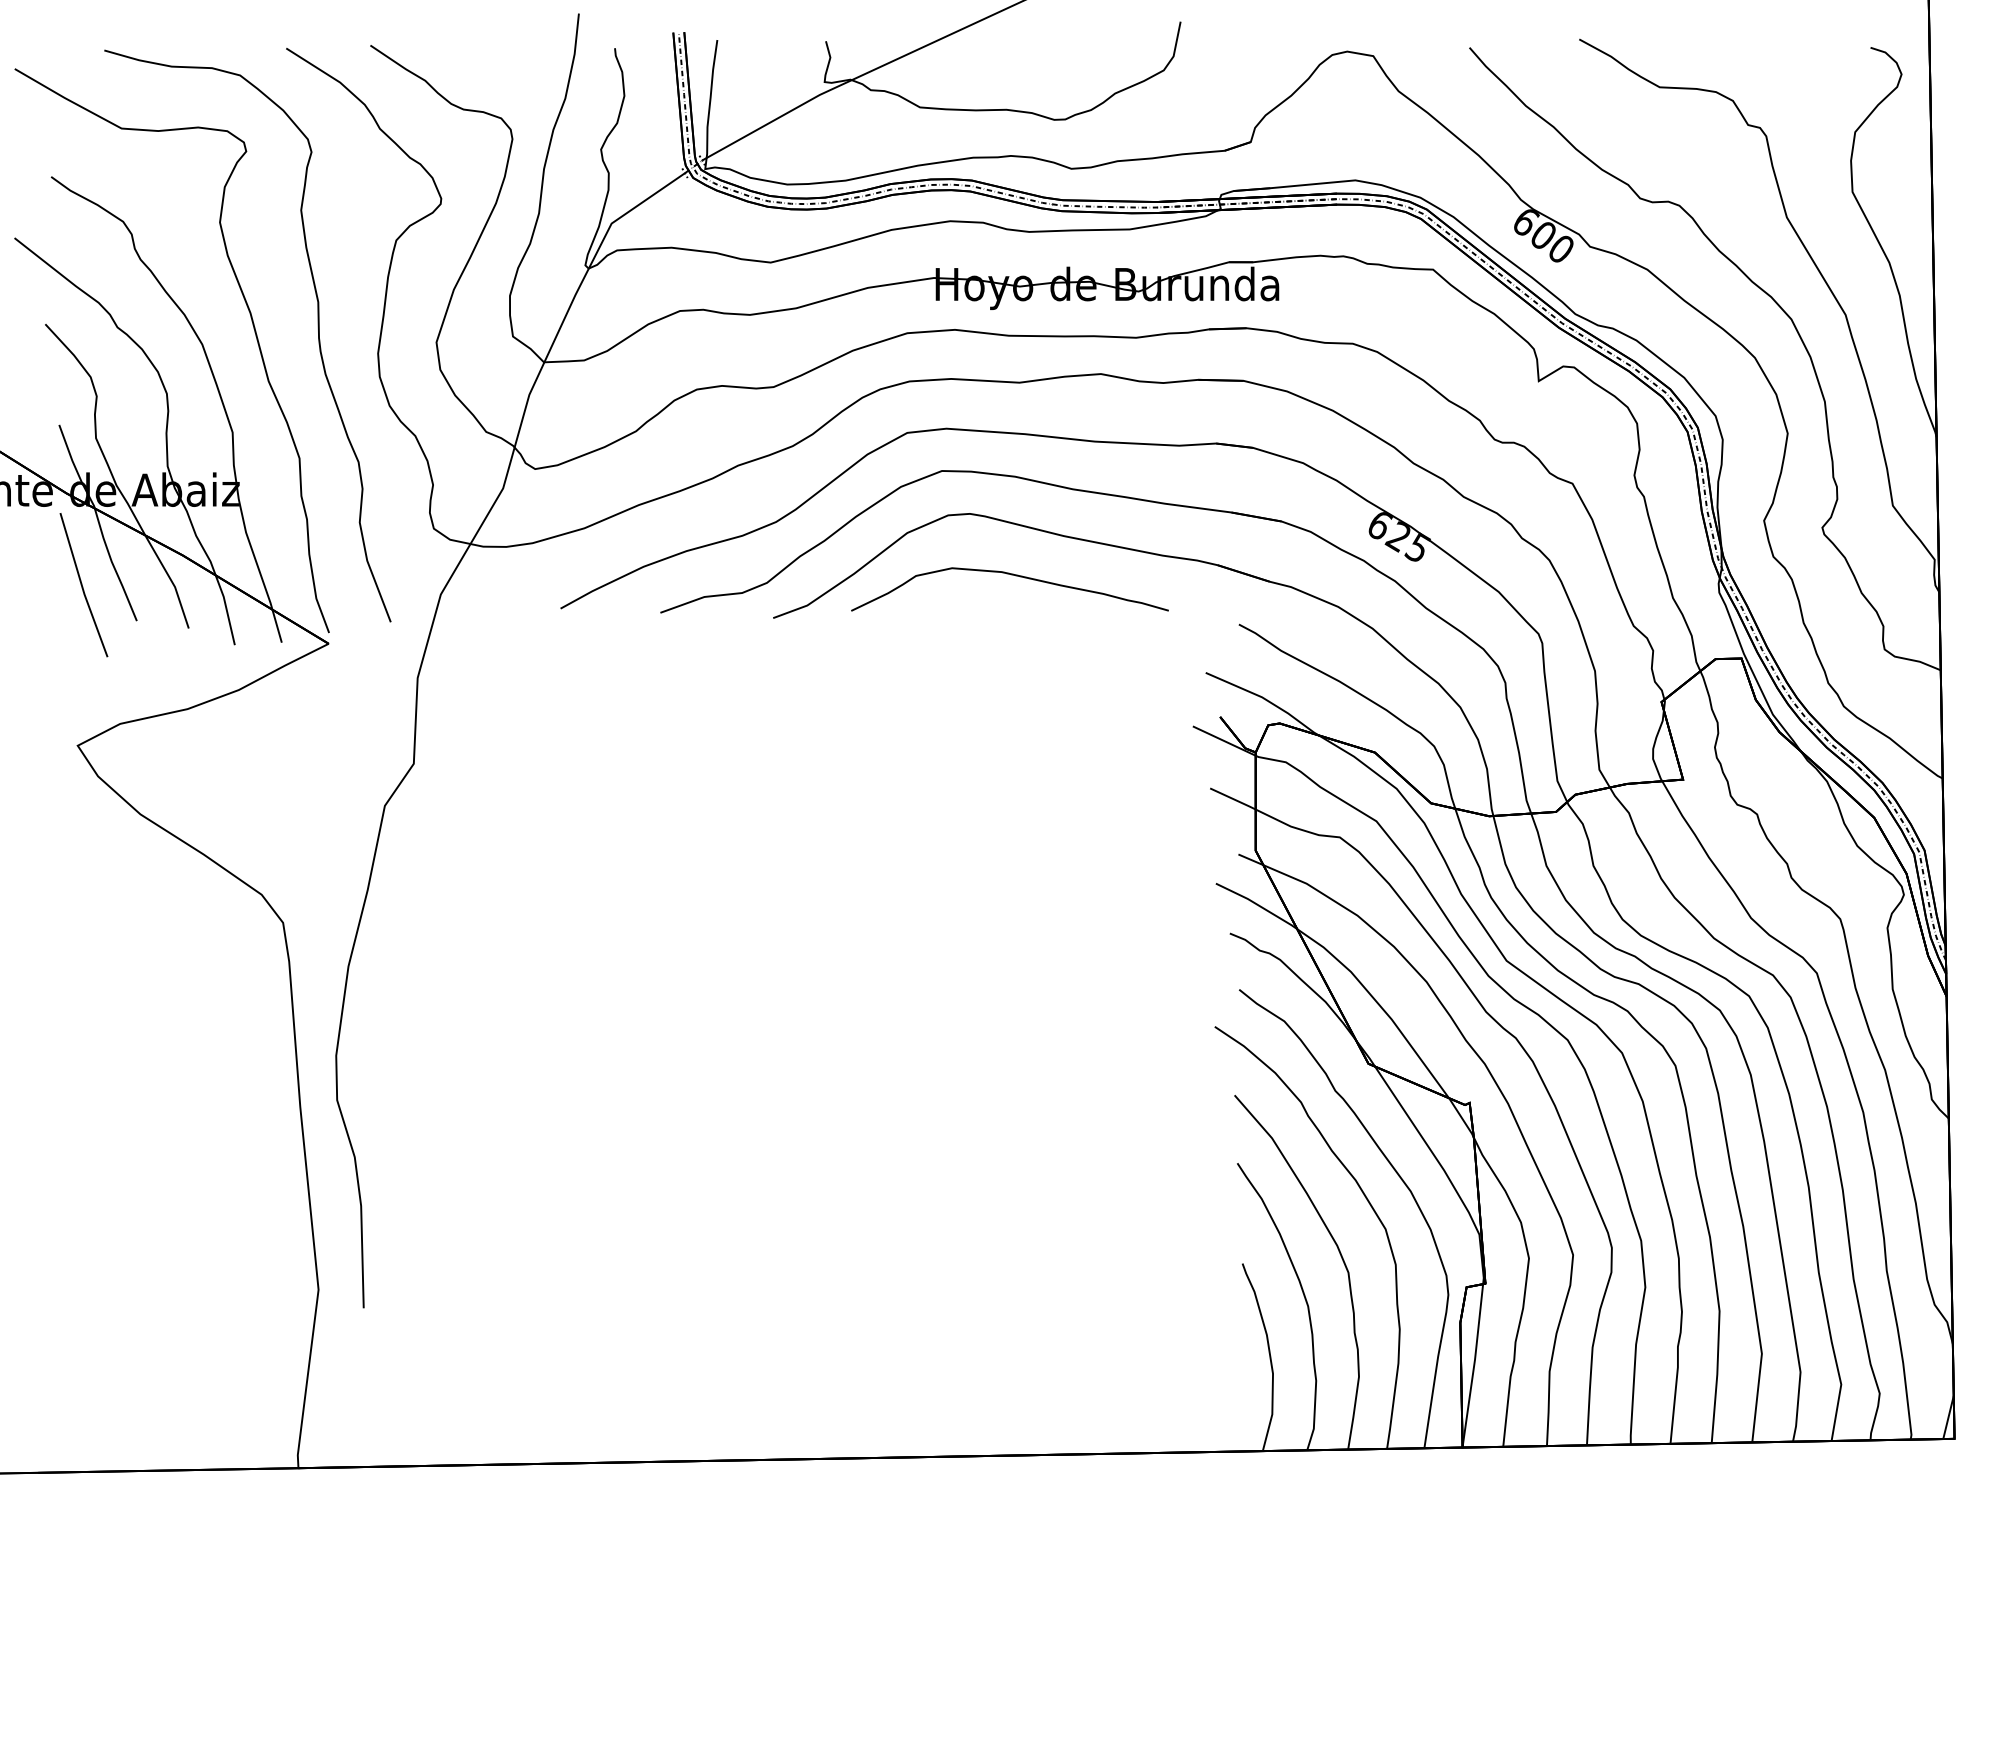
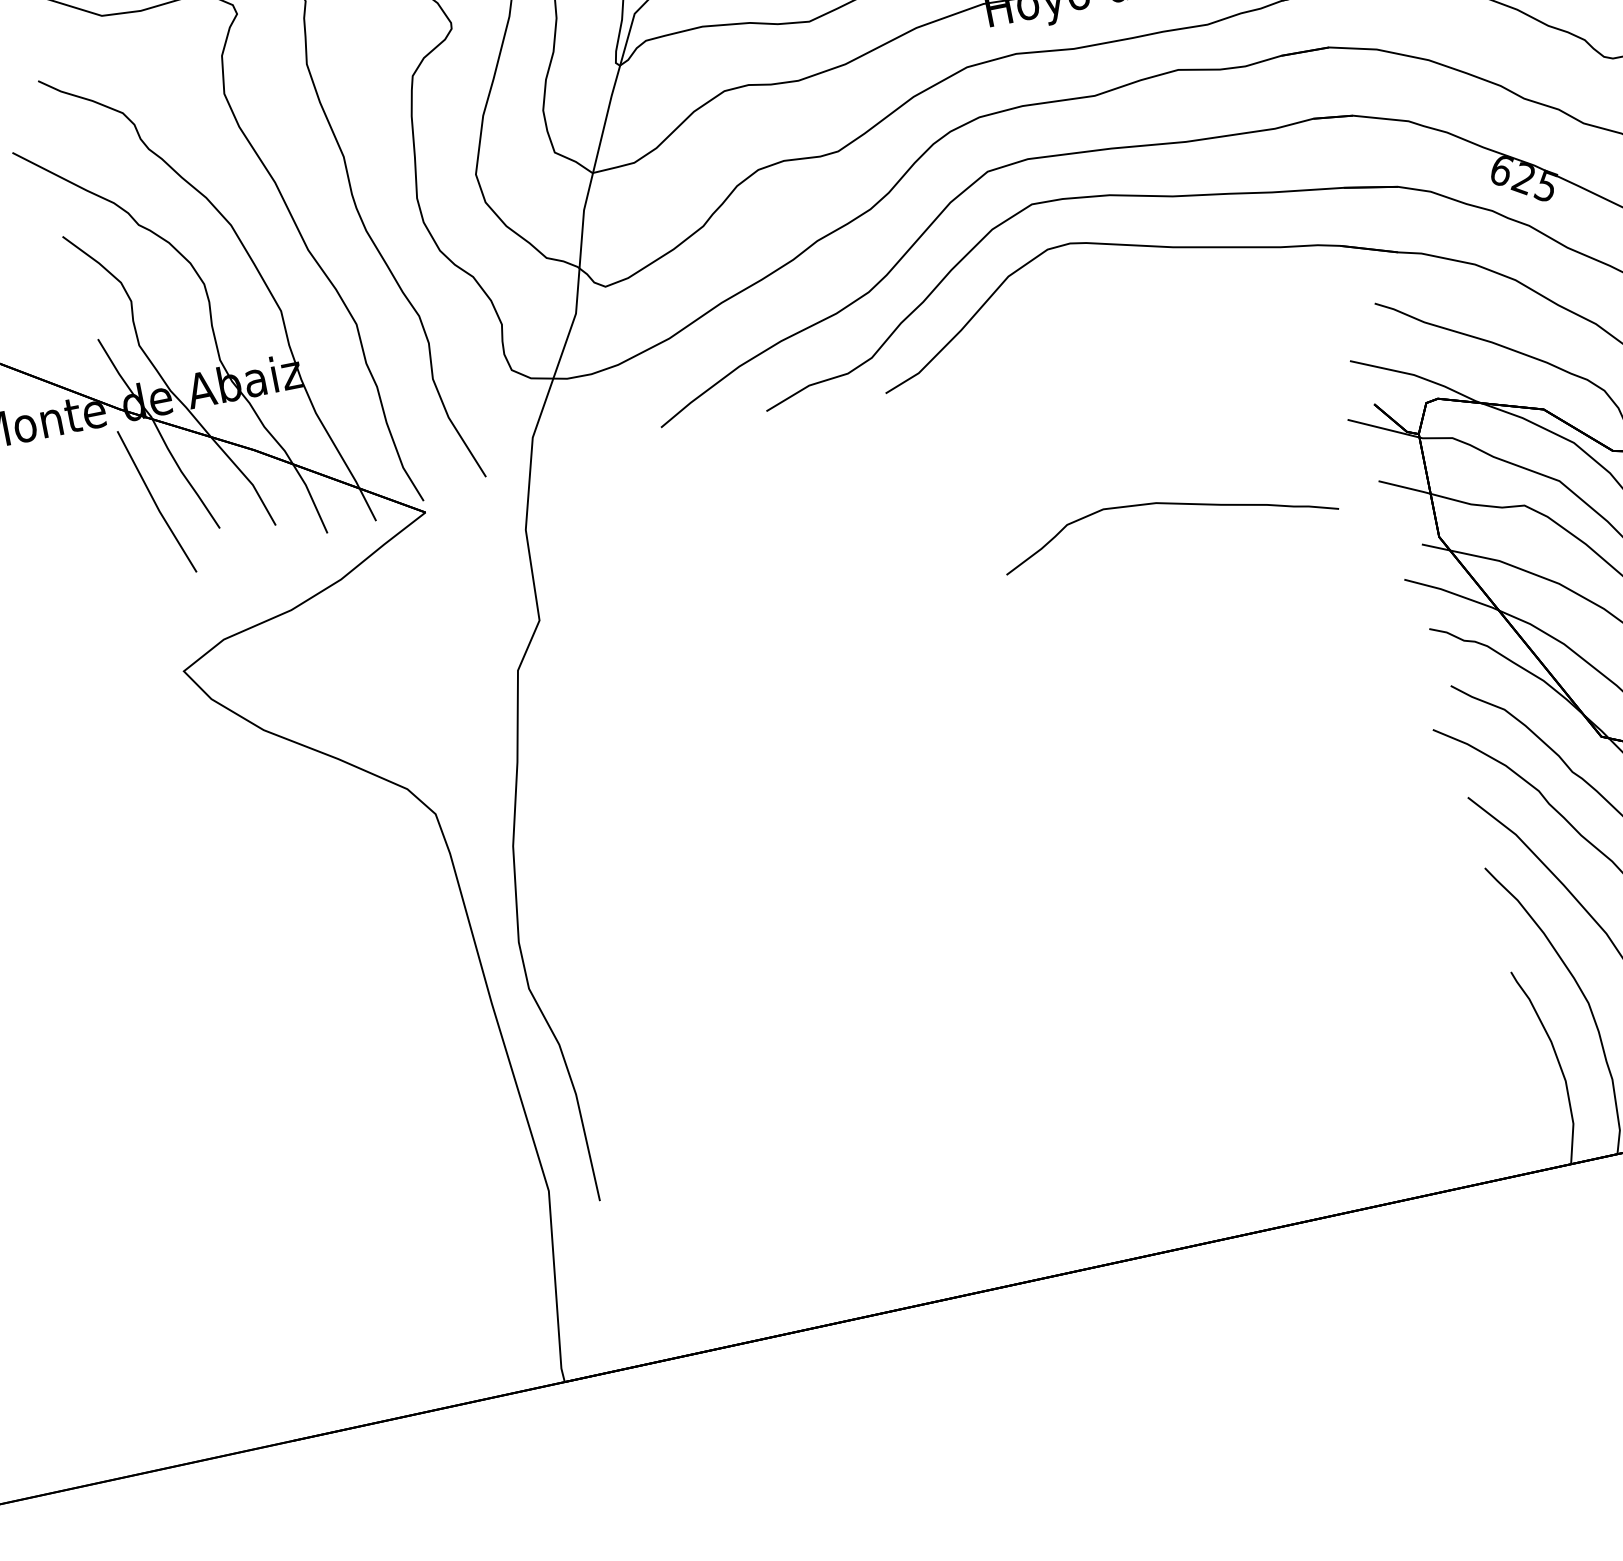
curve: (1011, 575) -> (1167, 504), moved

